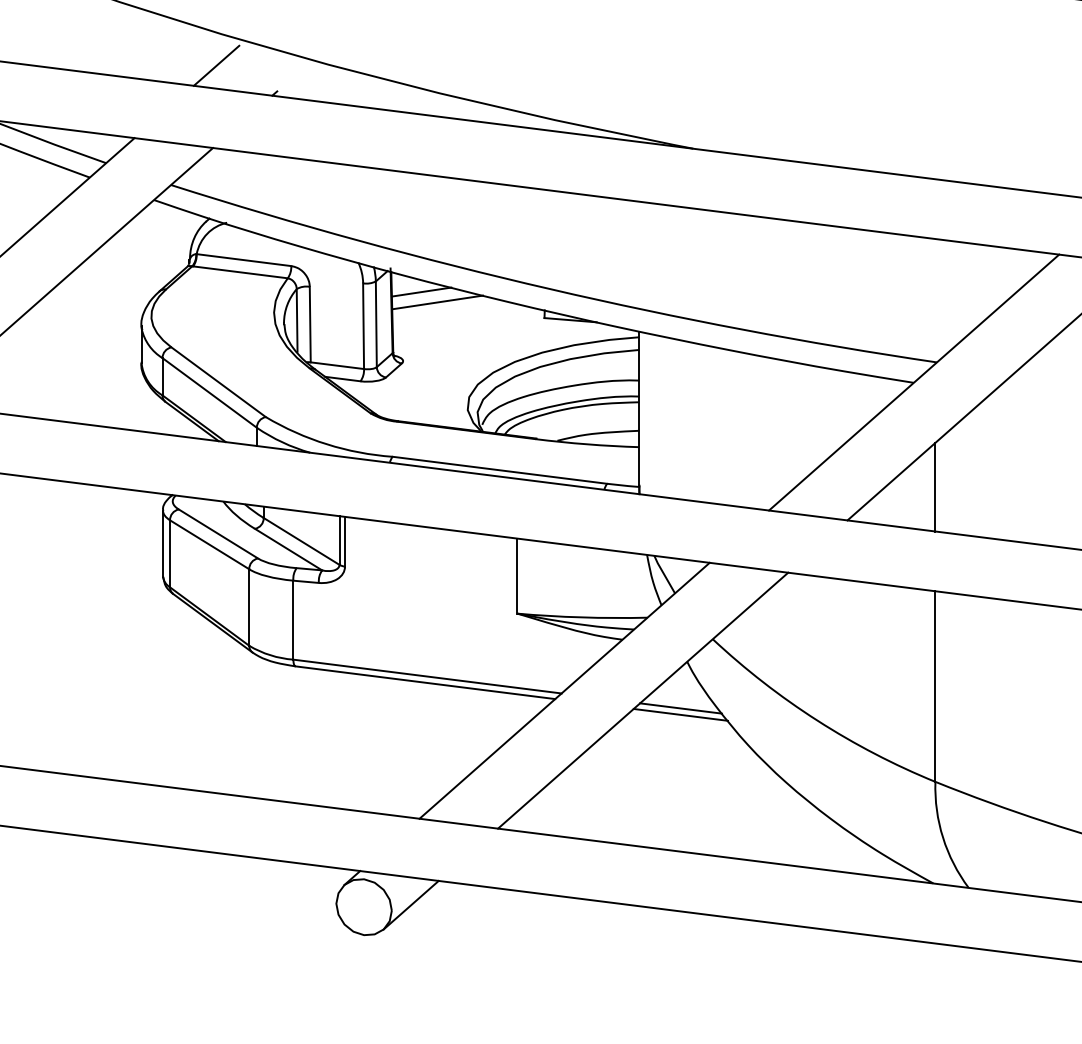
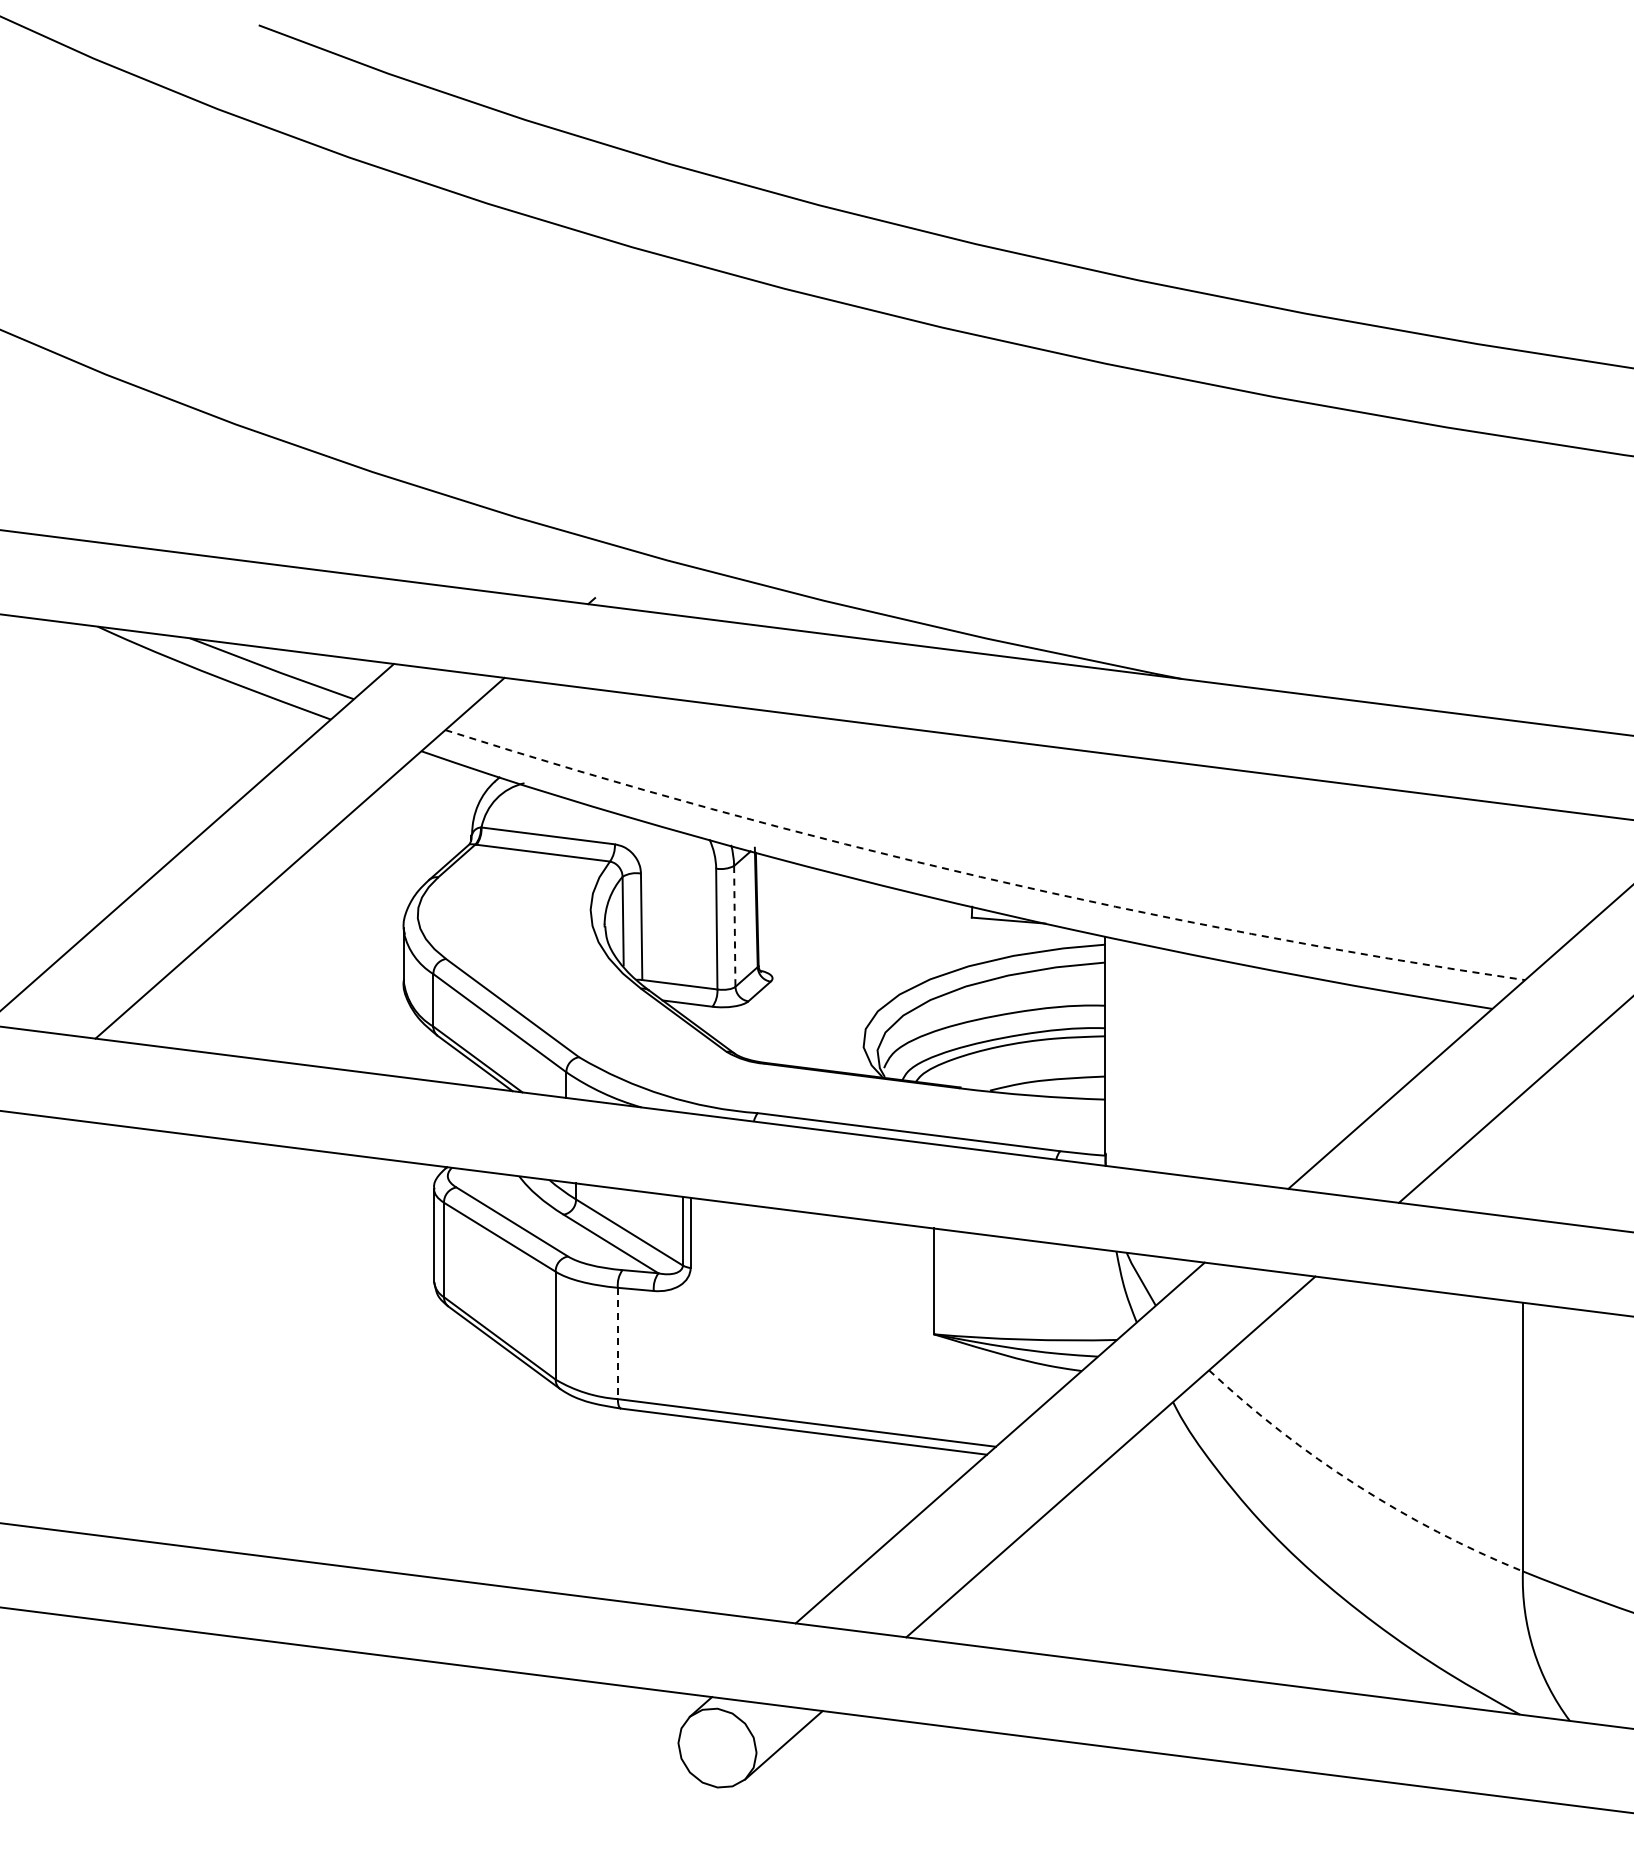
line: (216, 65) -> (509, 561), removed
arc: (550, 288) -> (980, 876), solid -> dashed
line: (421, 291) -> (798, 880), removed
line: (437, 302) -> (821, 895), removed
line: (376, 324) -> (734, 926), solid -> dashed
line: (935, 486) -> (1522, 1155), removed
line: (293, 620) -> (617, 1343), solid -> dashed
line: (681, 708) -> (1164, 1467), removed
line: (680, 714) -> (1163, 1476), removed
arc: (817, 720) -> (1356, 1485), solid -> dashed

